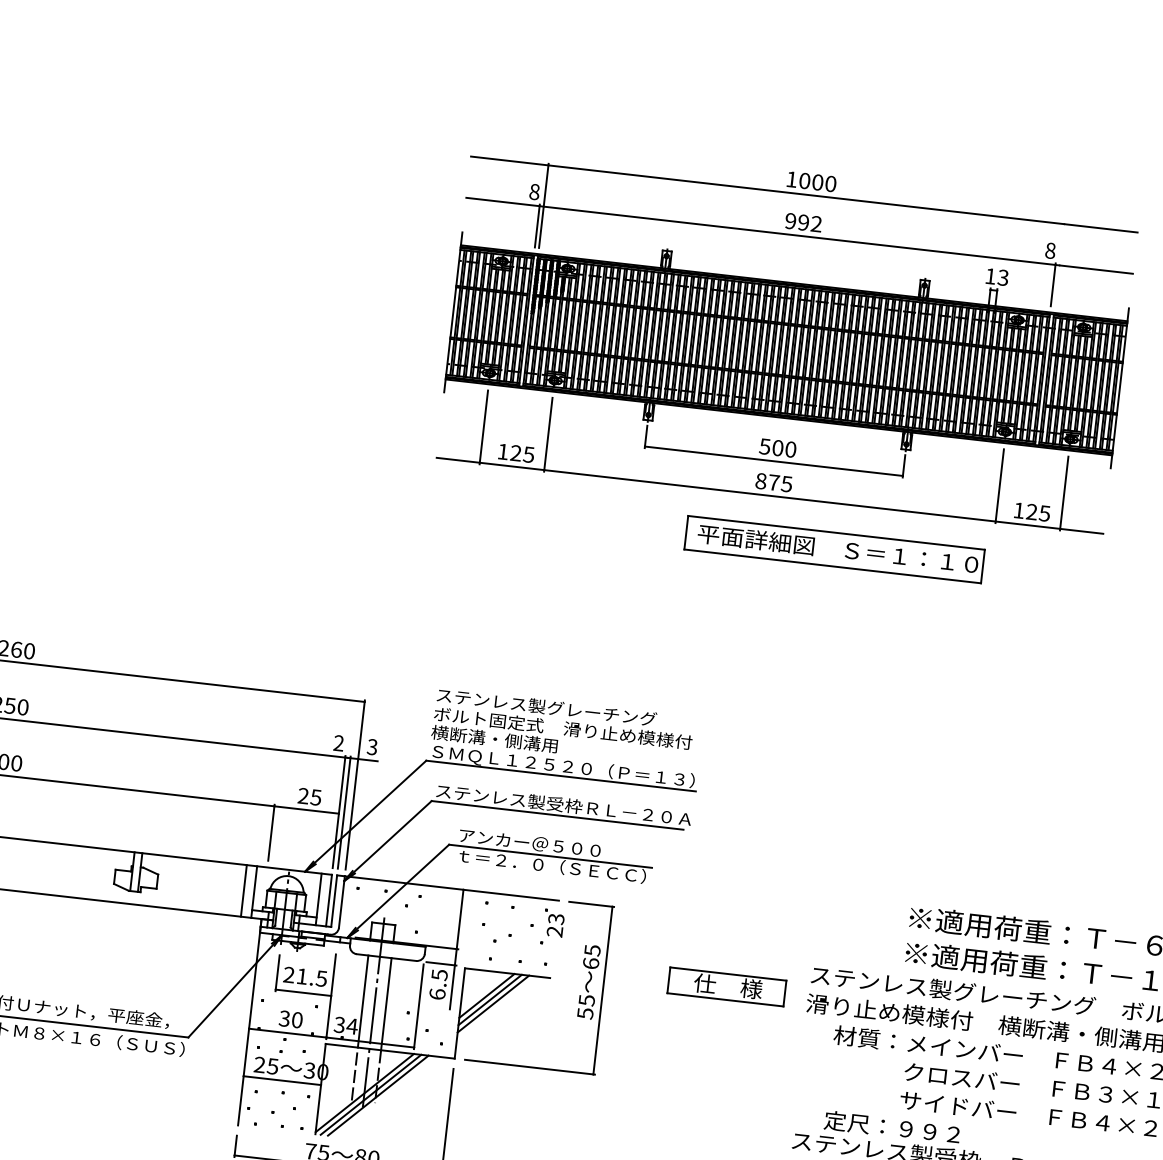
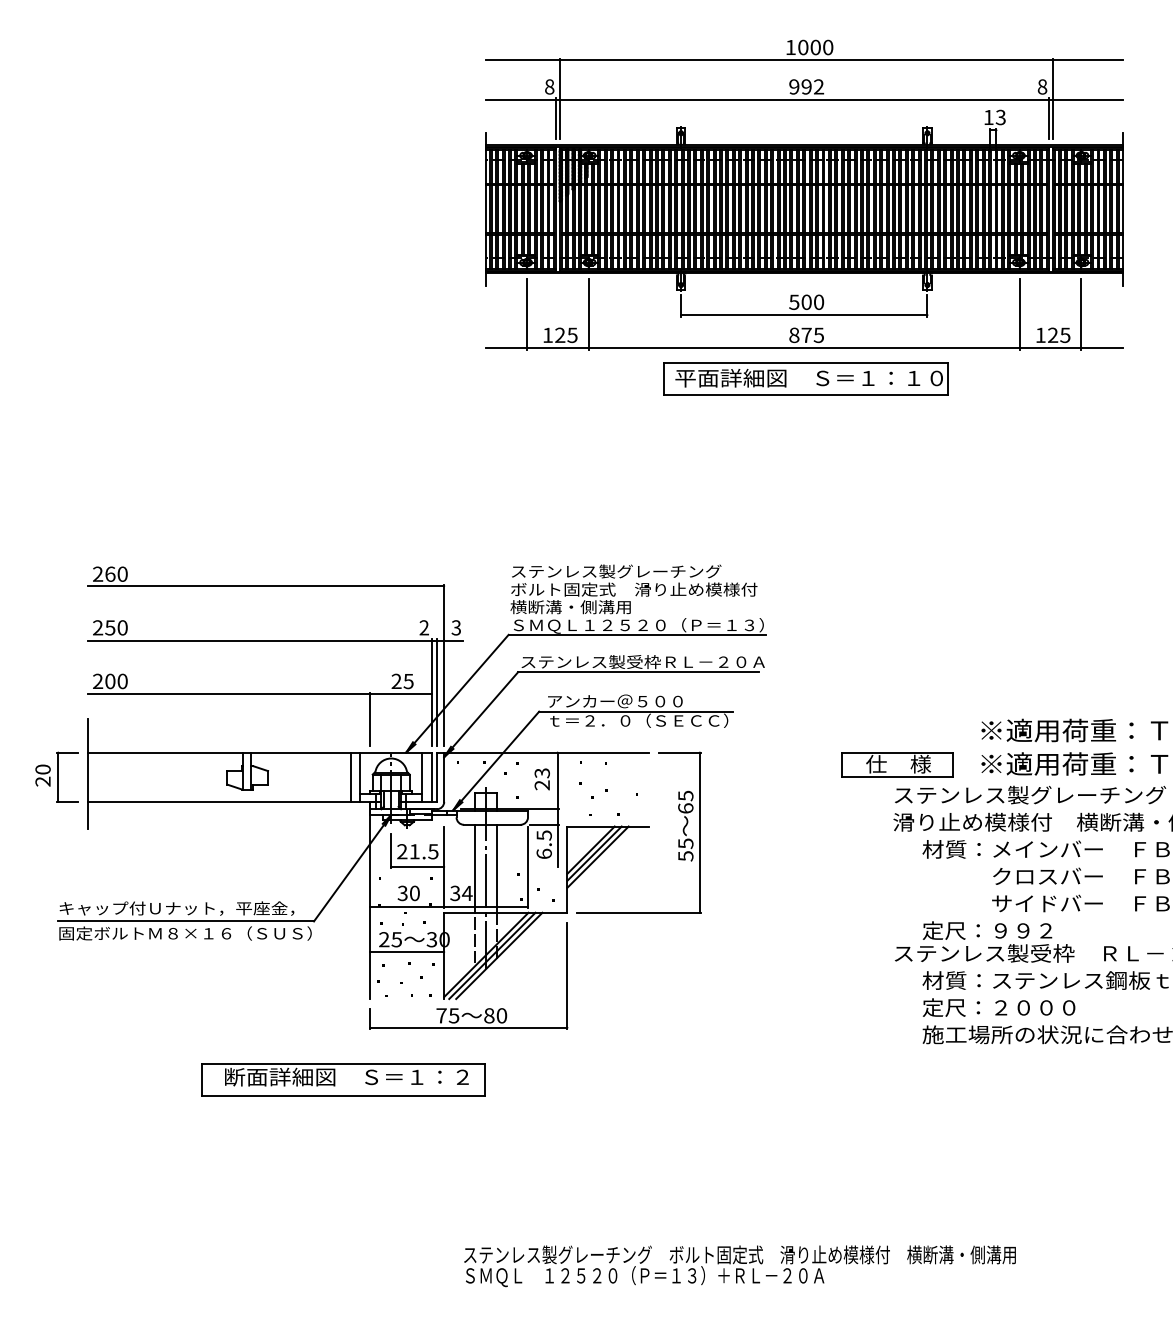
line: (1059, 264) -> (1052, 98), added
part: (834, 549) -> (805, 378), moved
text: (554, 925) -> (541, 779), moved
part: (727, 986) -> (897, 764), moved

